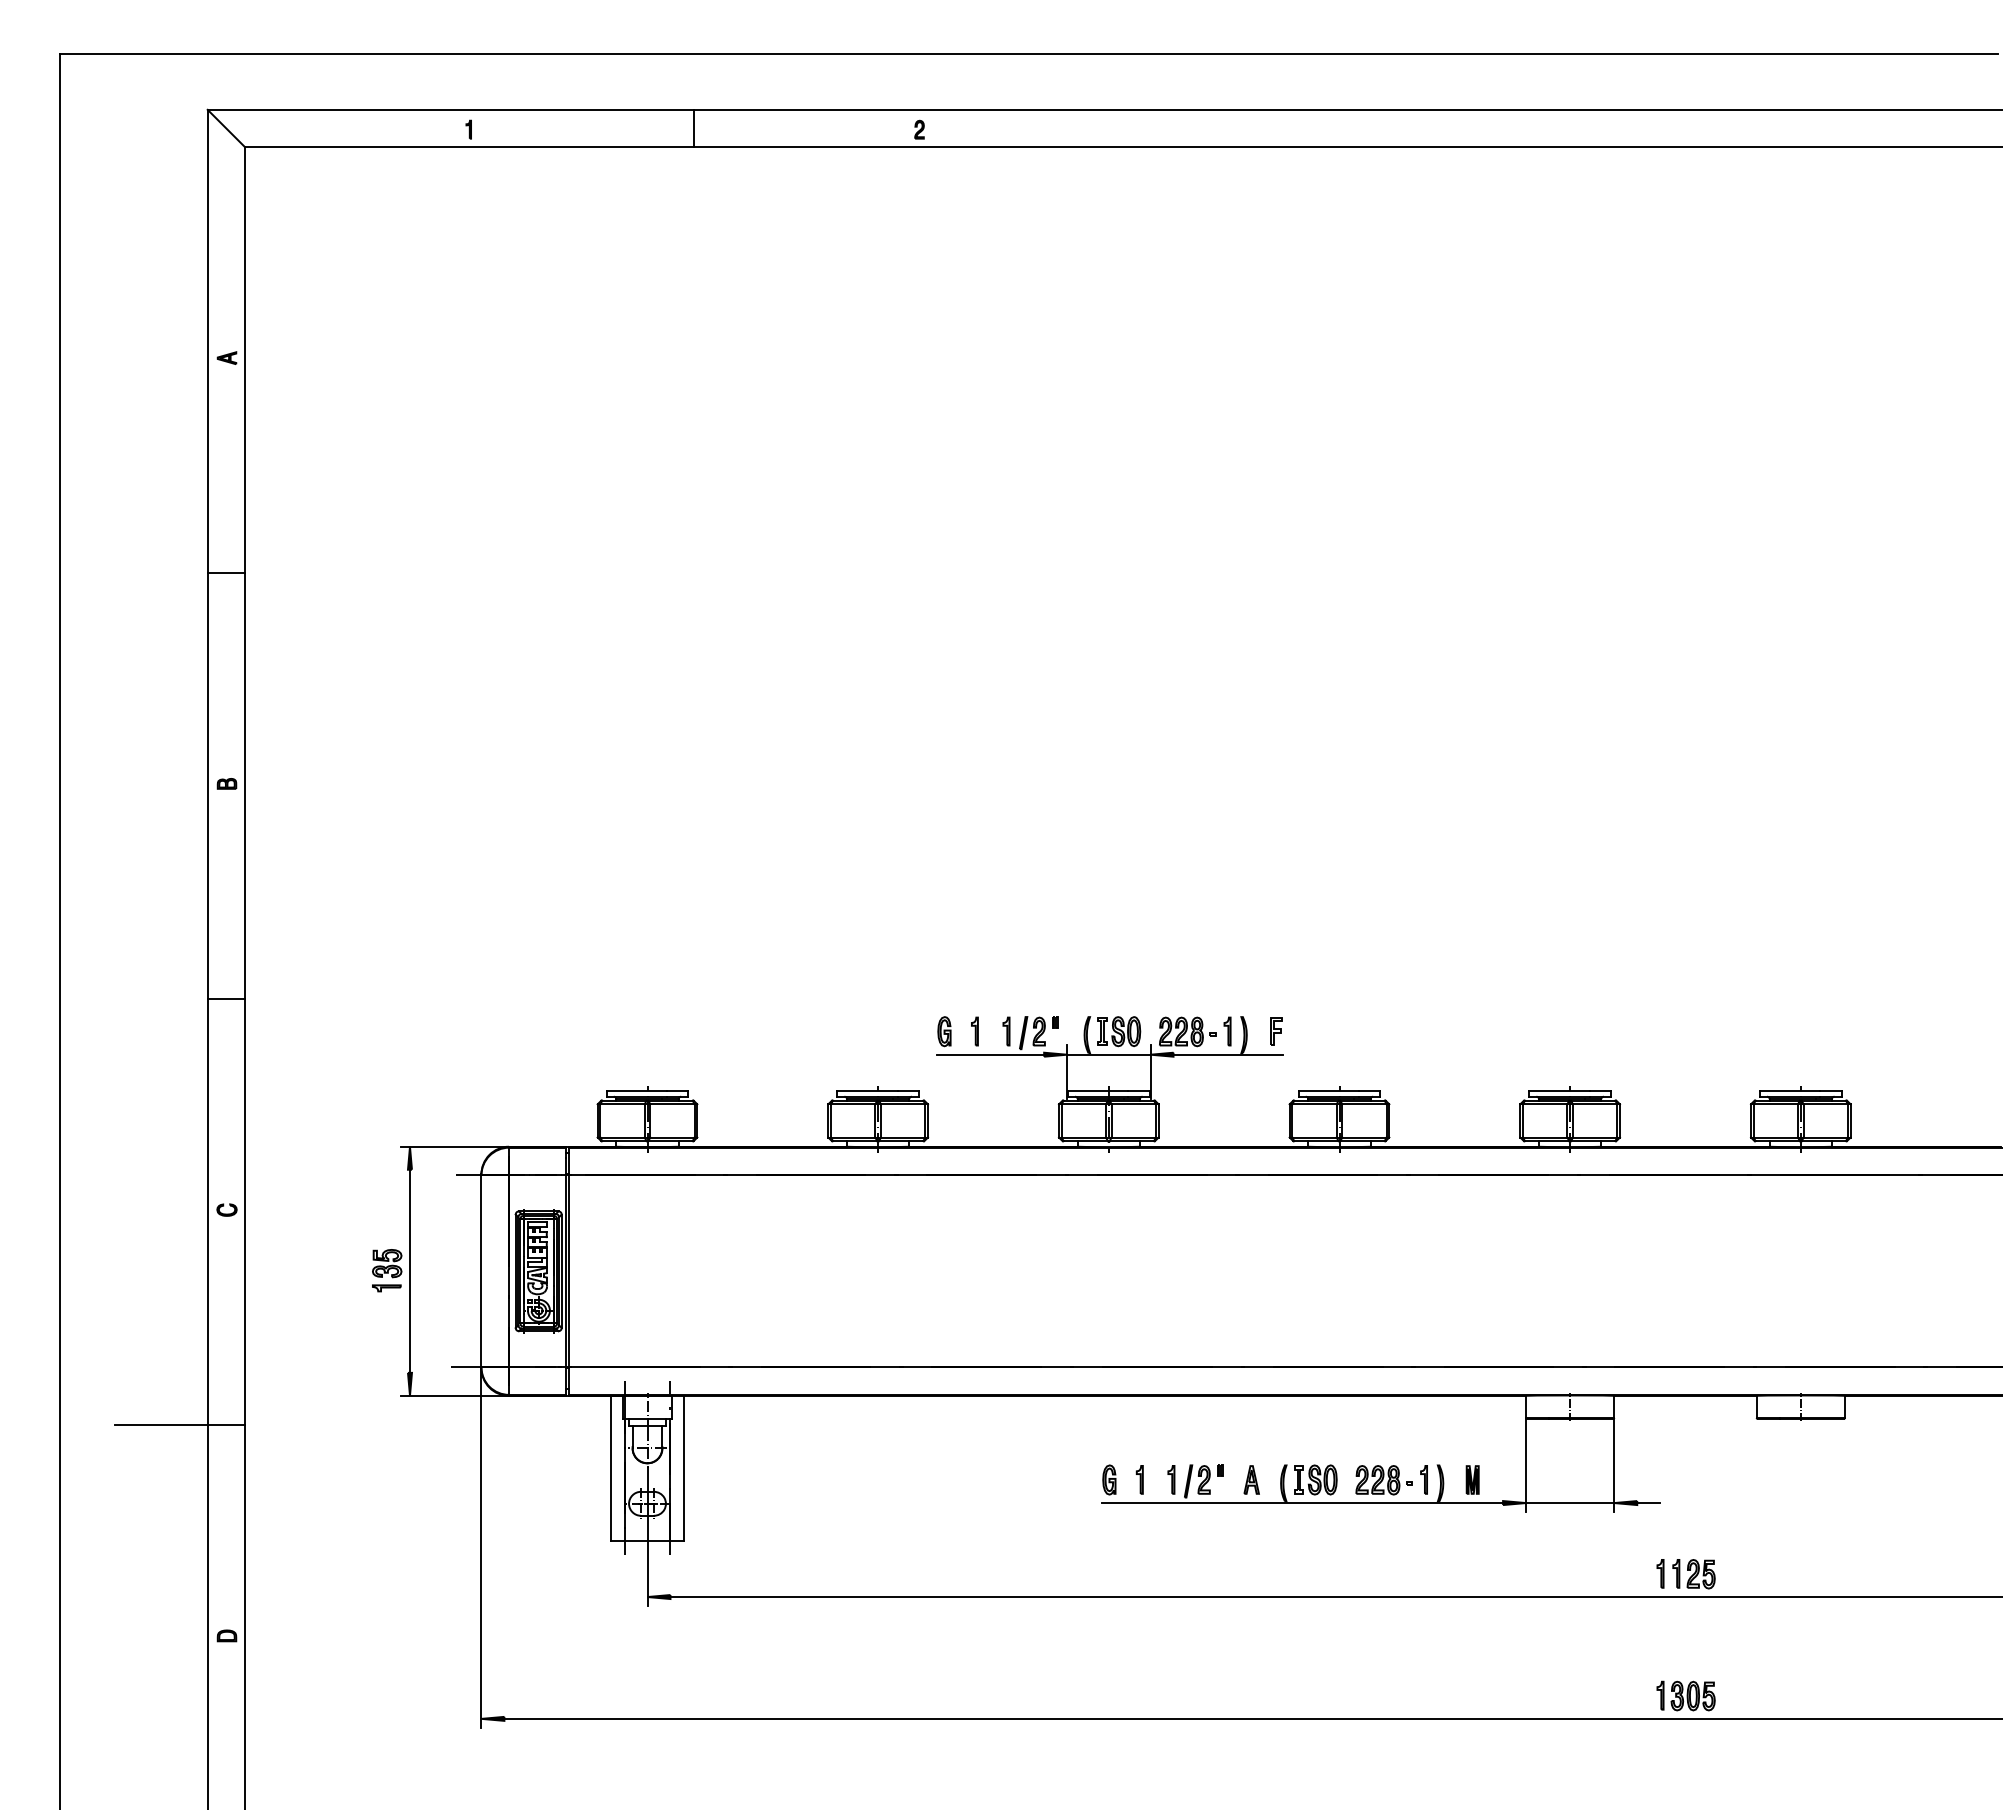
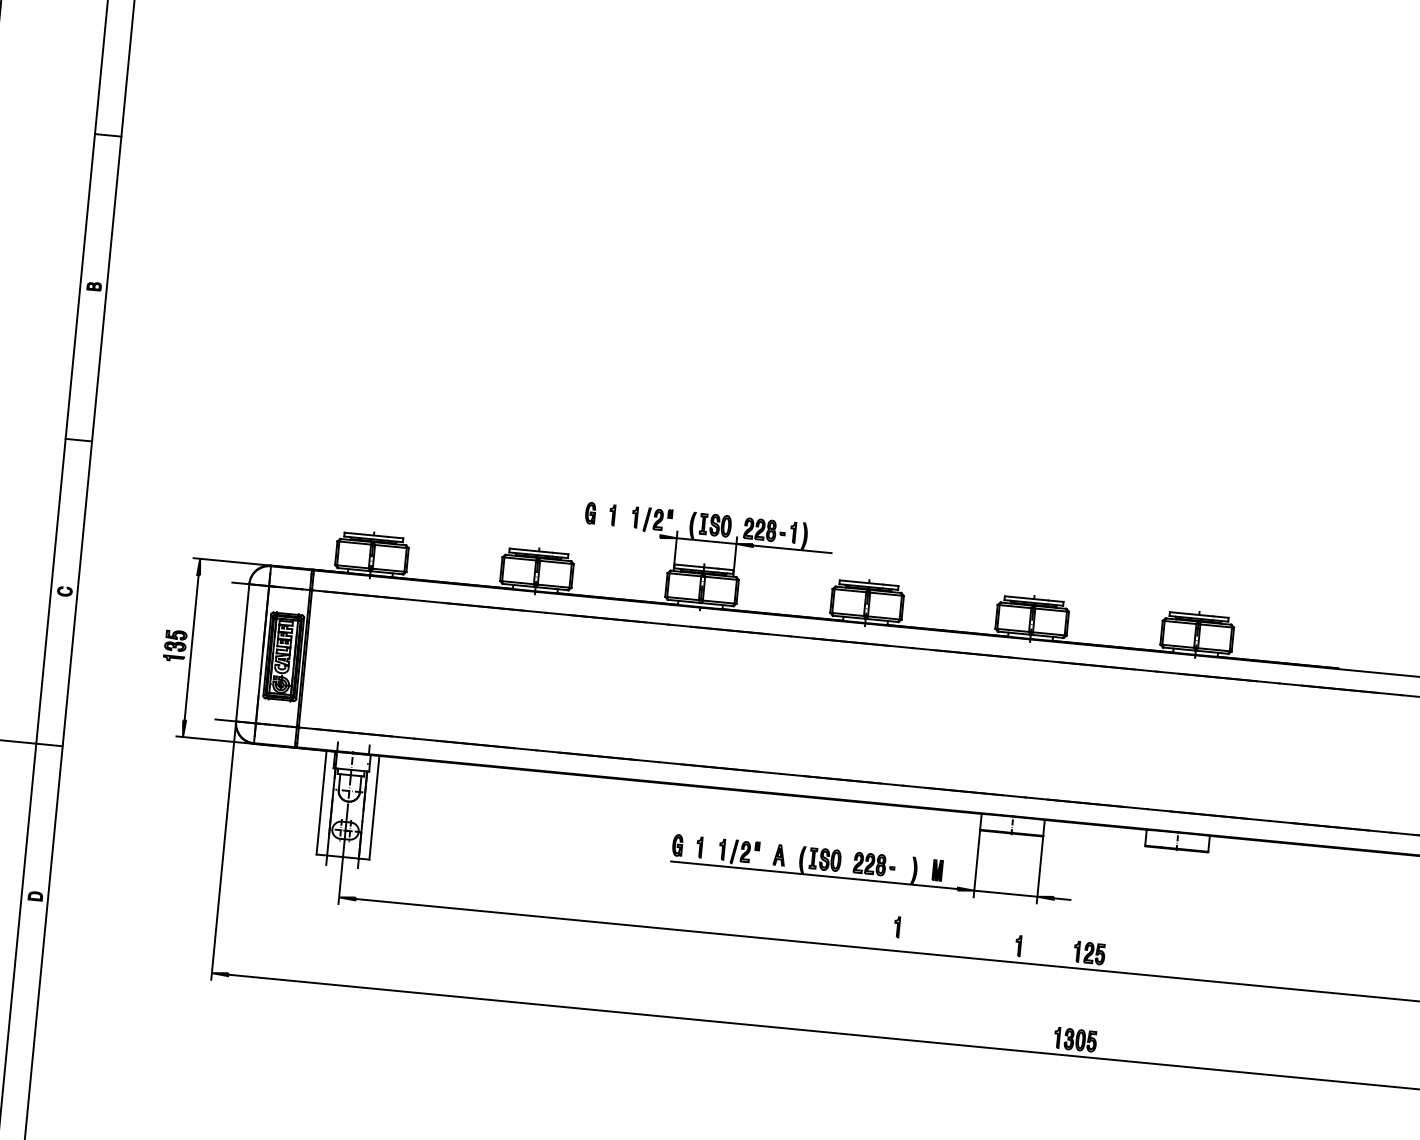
part: (1276, 1031) -> (828, 536), removed
line: (990, 1054) -> (621, 532), removed
part: (1423, 1479) -> (896, 926), moved
part: (1660, 1573) -> (1018, 945), moved

